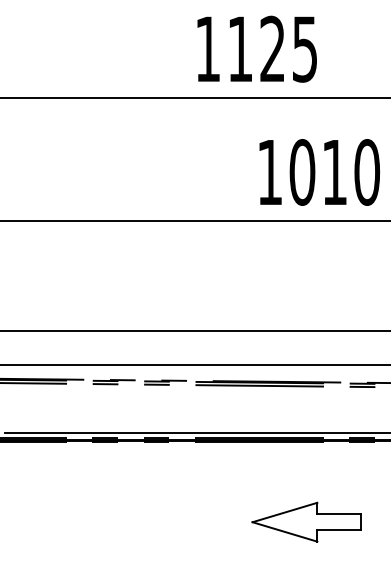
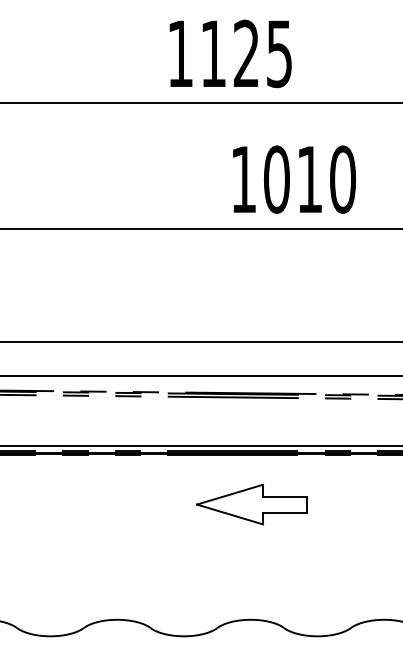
part: (306, 522) -> (251, 504), moved

